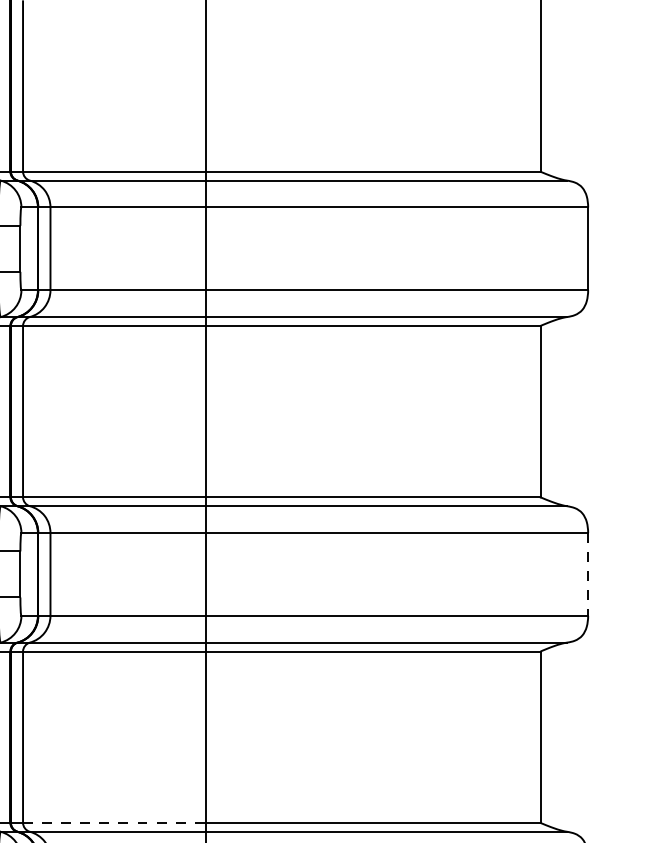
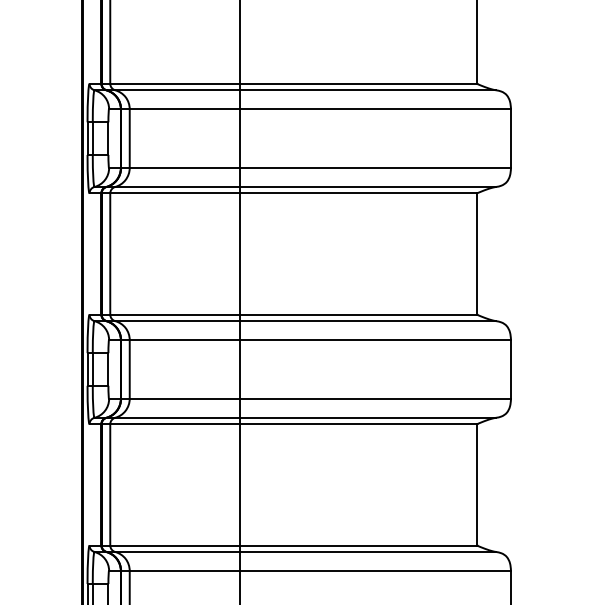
line: (587, 574) -> (510, 369), dashed -> solid
line: (115, 822) -> (175, 545), dashed -> solid

